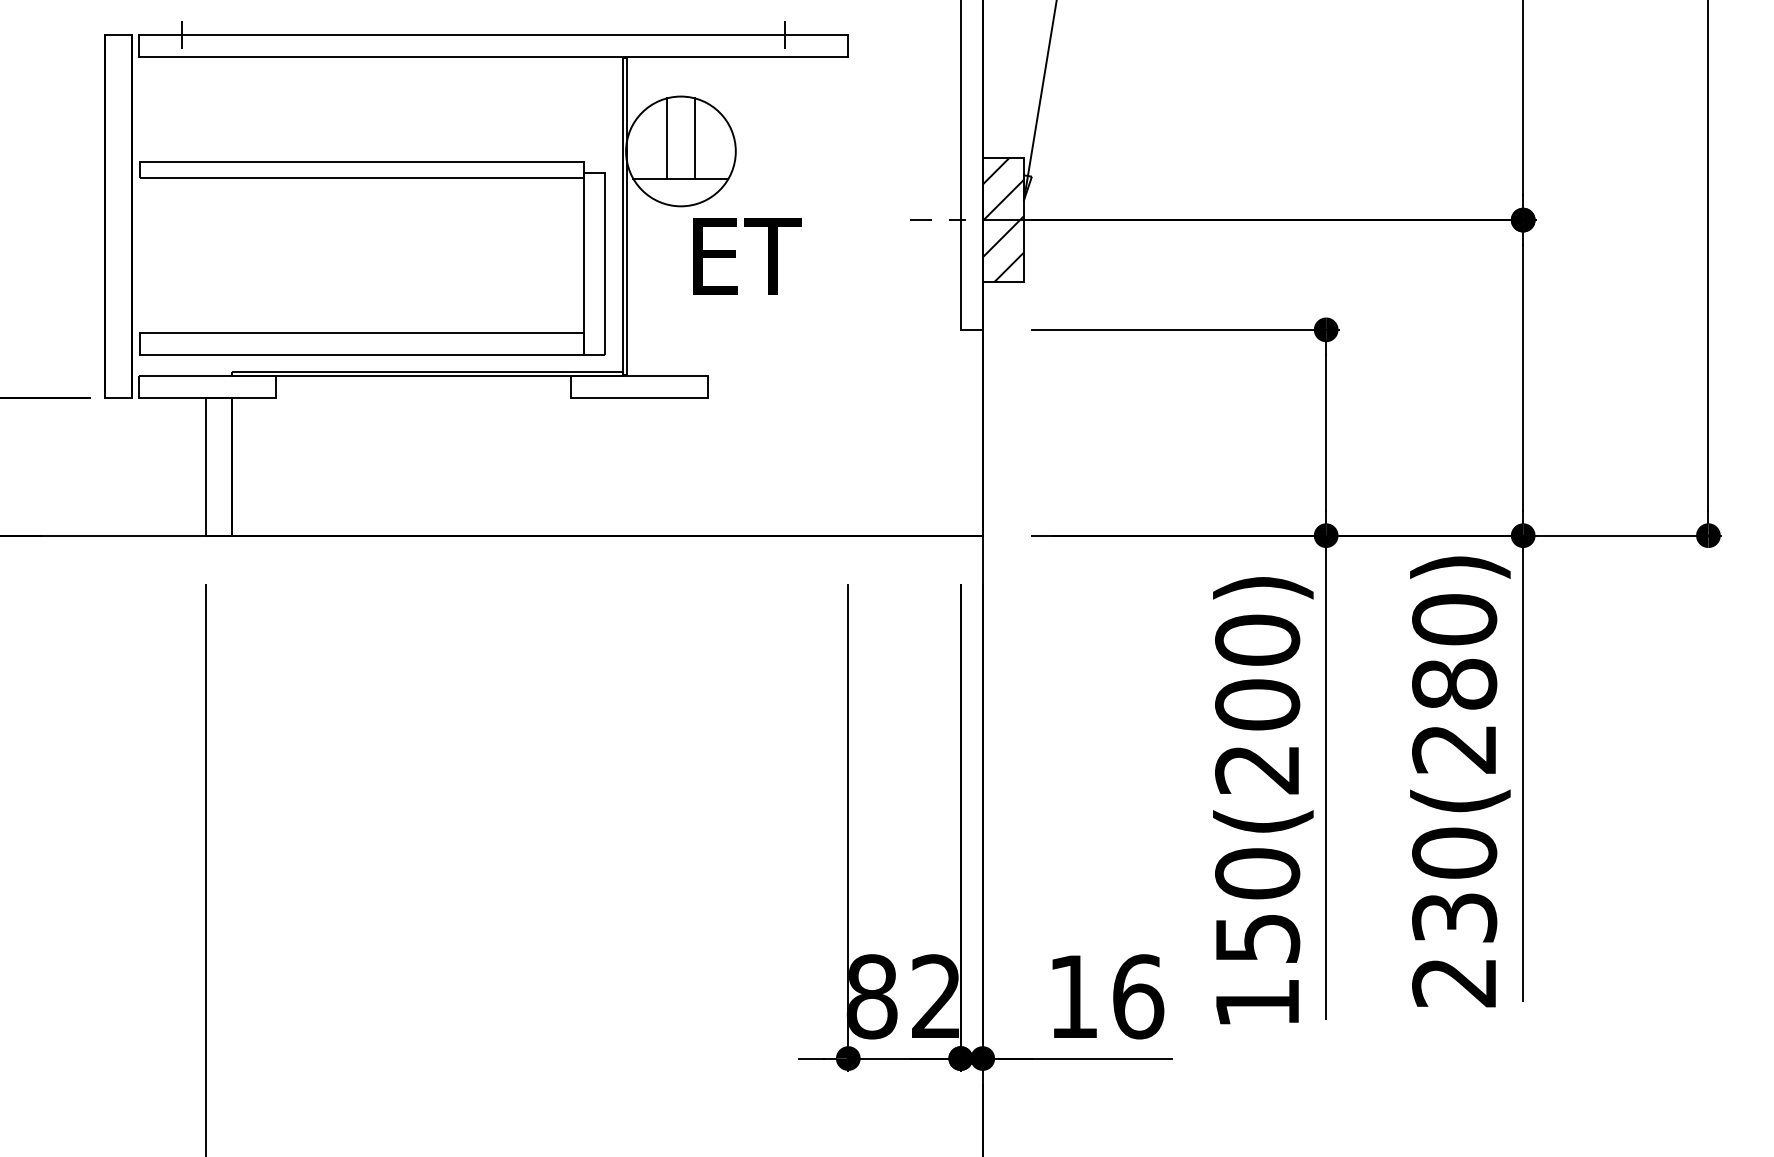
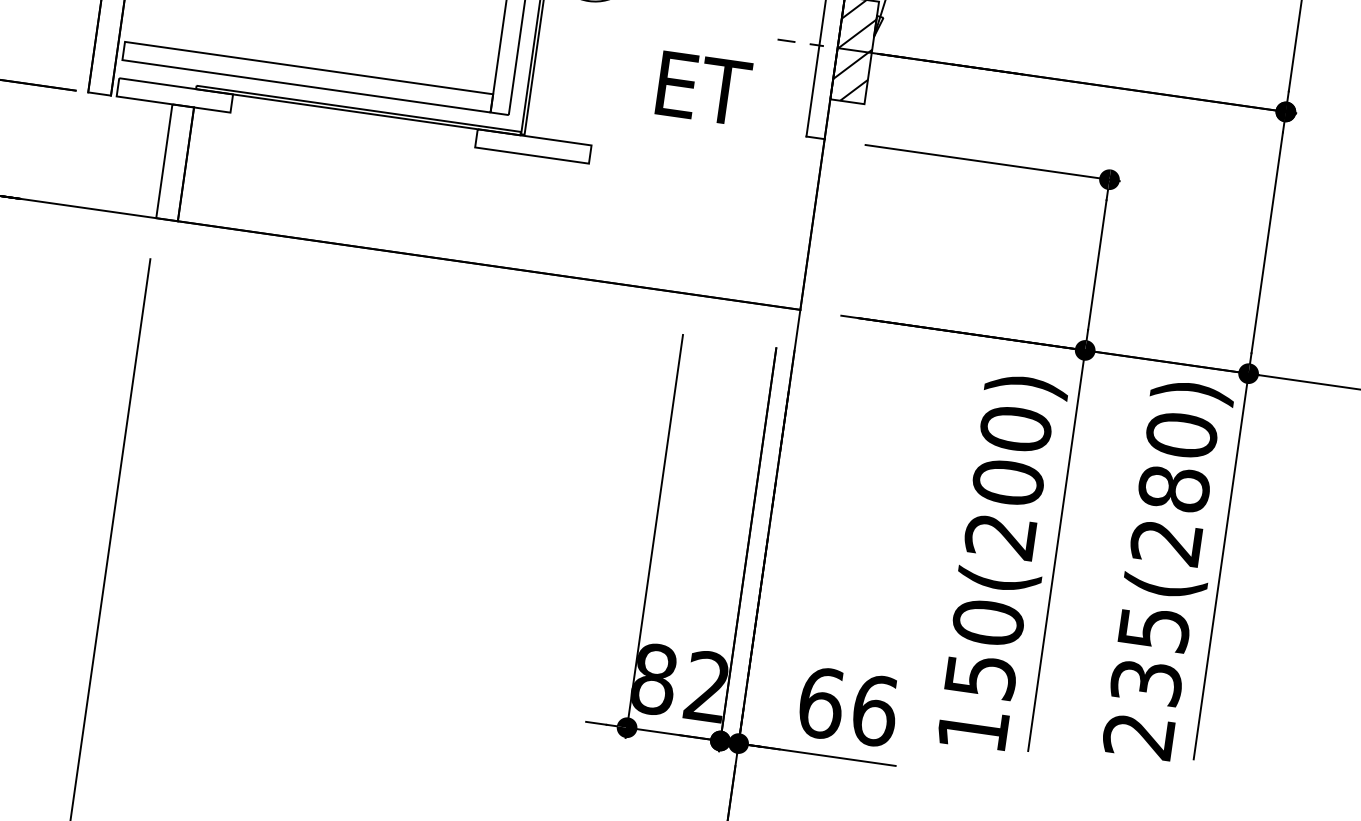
text: (747, 256) -> (703, 88), moved
text: (1454, 852) -> (1154, 628), 230(280) -> 235(280)
text: (1073, 996) -> (821, 702), 16 -> 66

